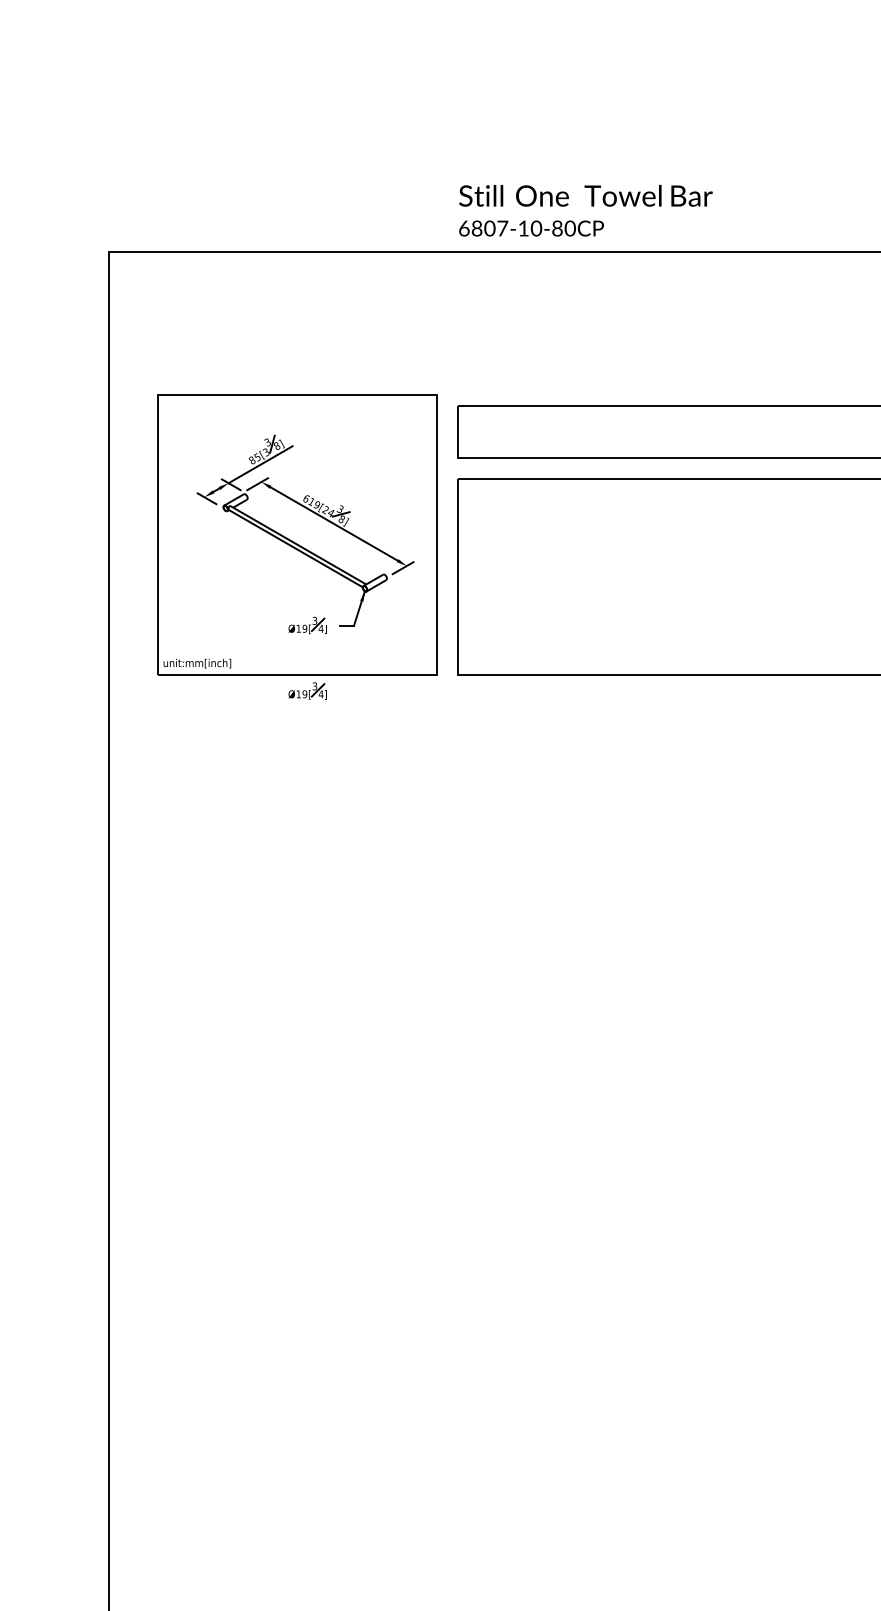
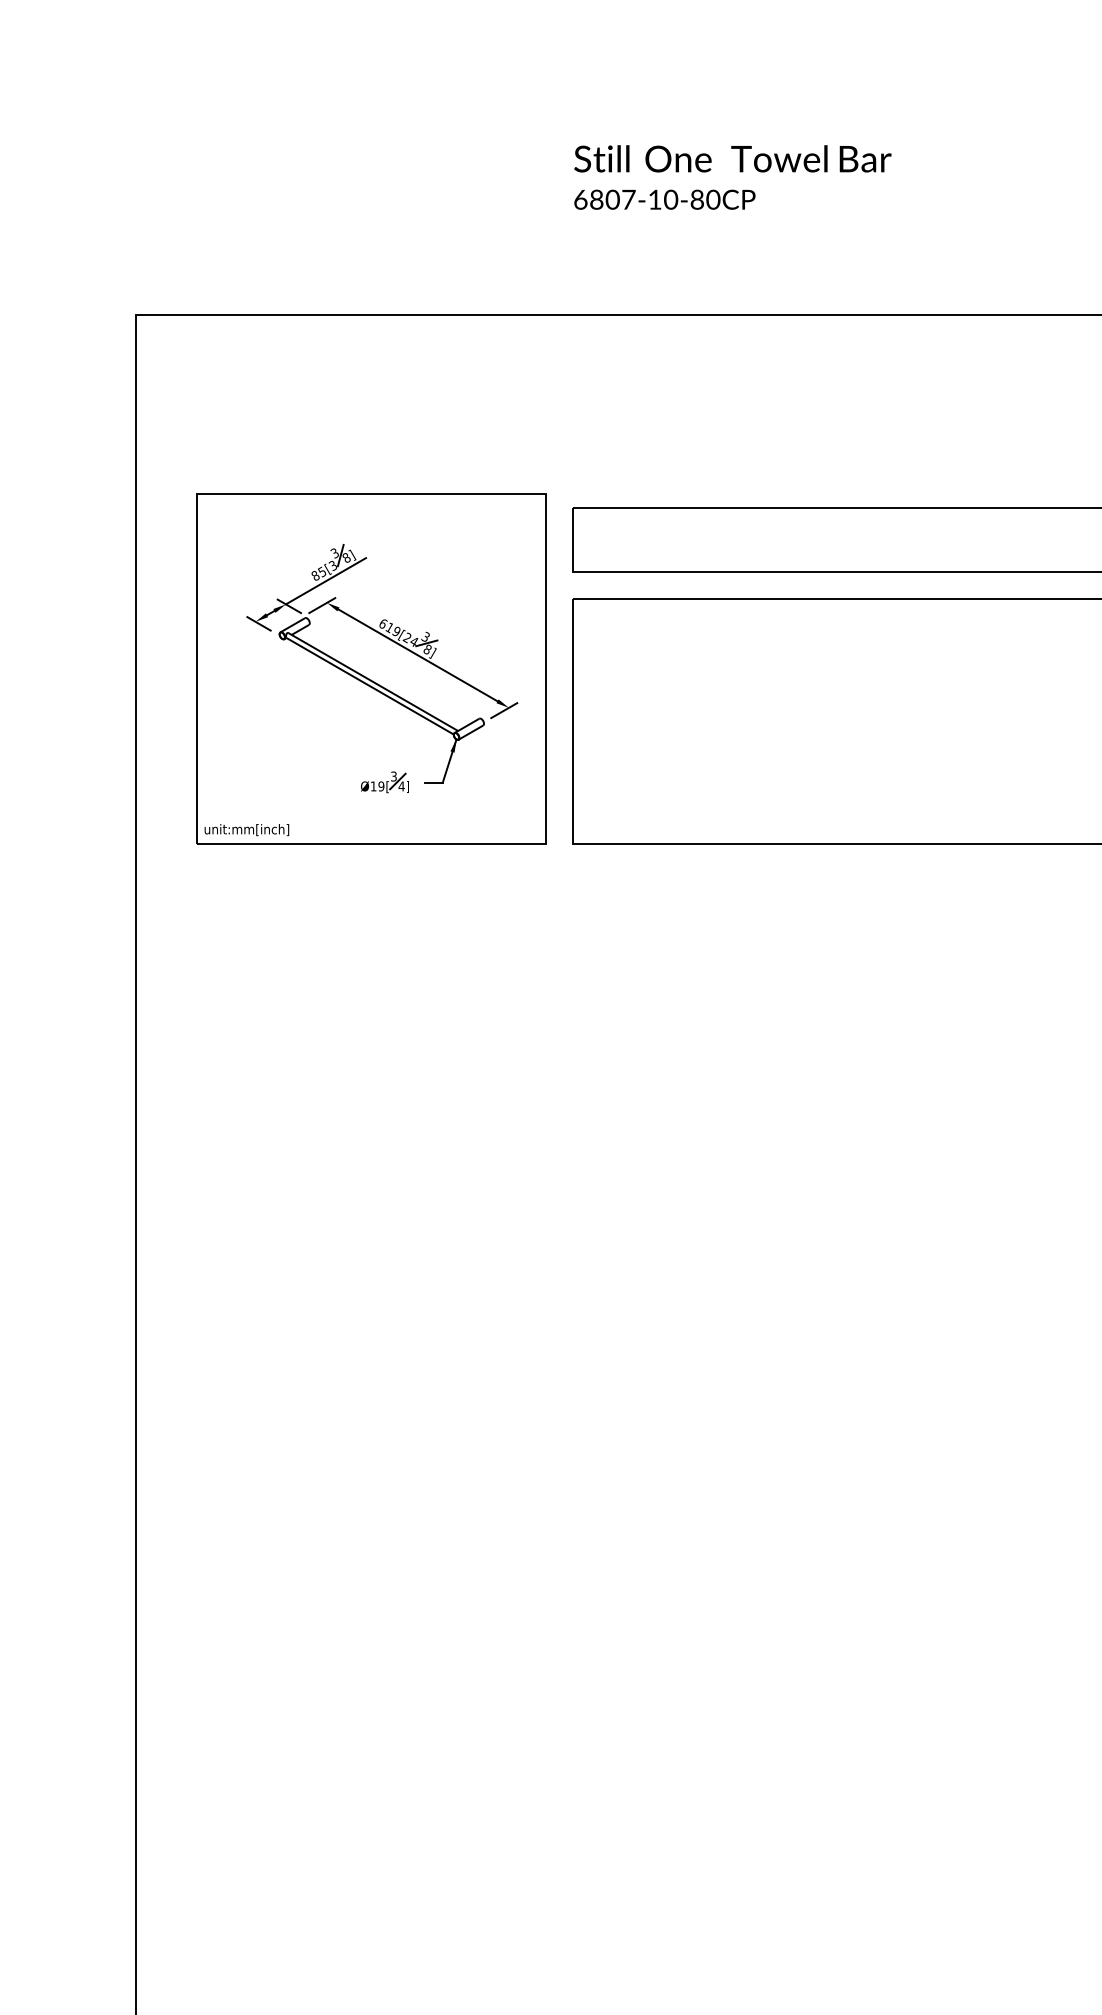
text: (585, 210) -> (732, 177), moved
part: (307, 691) -> (384, 864), removed

